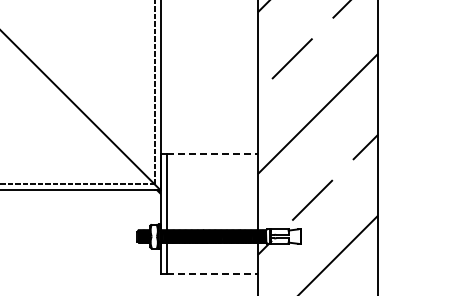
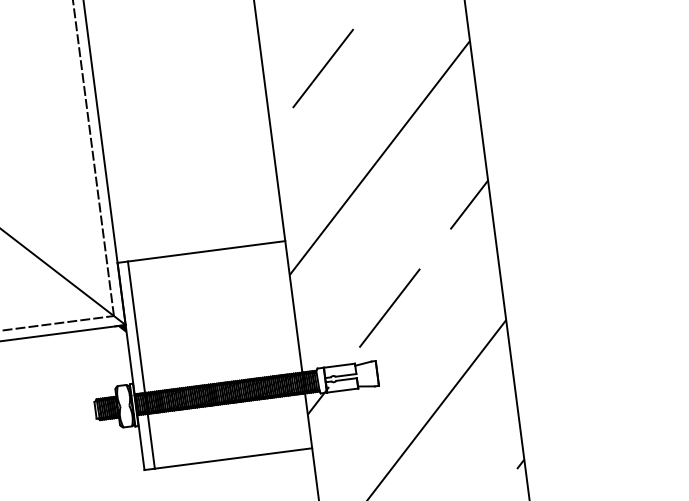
line: (212, 154) -> (206, 251), dashed -> solid
line: (212, 274) -> (233, 458), dashed -> solid

